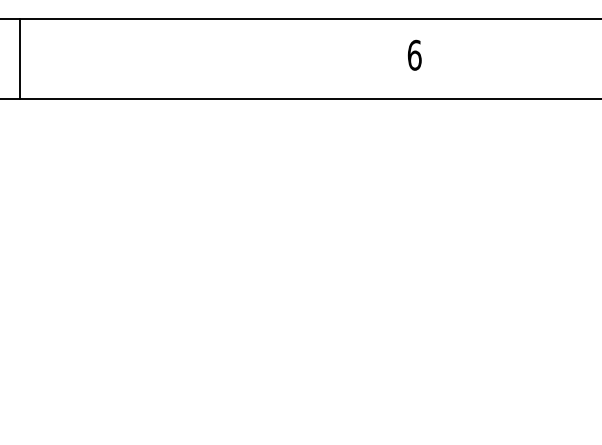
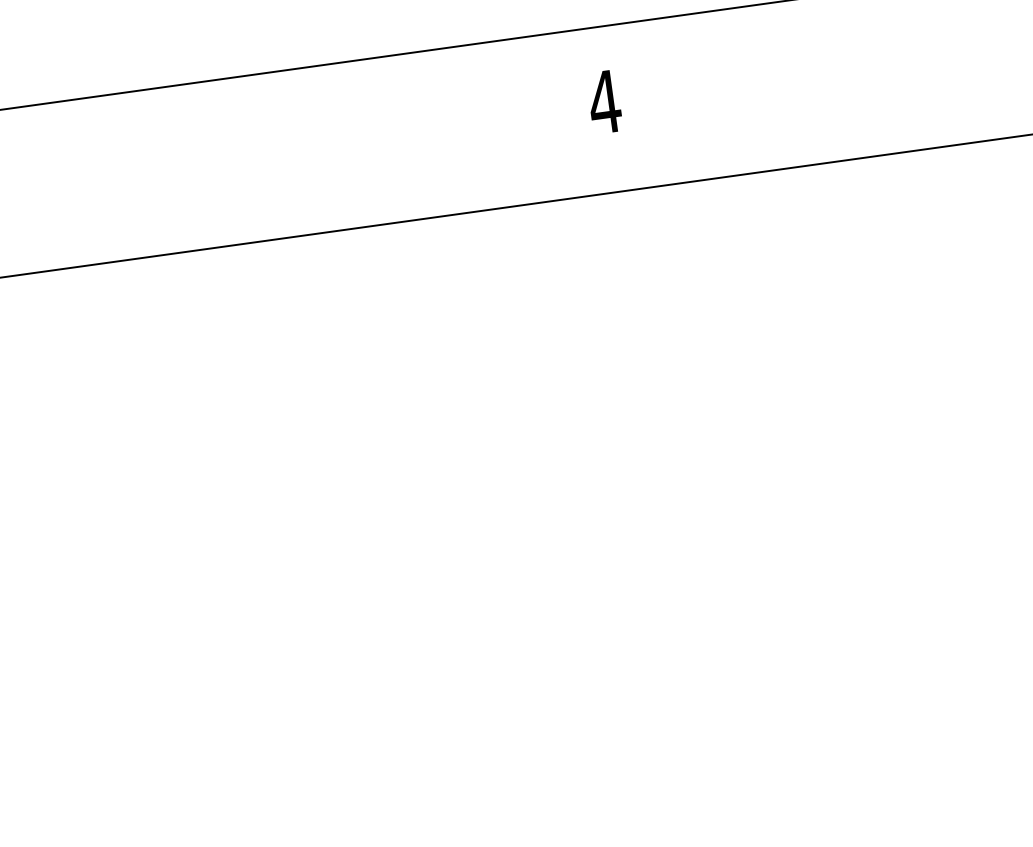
text: (414, 54) -> (604, 100), 6 -> 4

